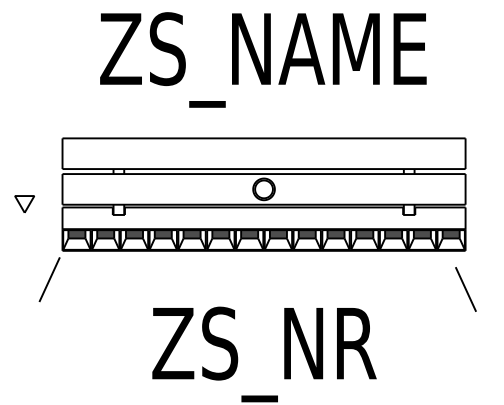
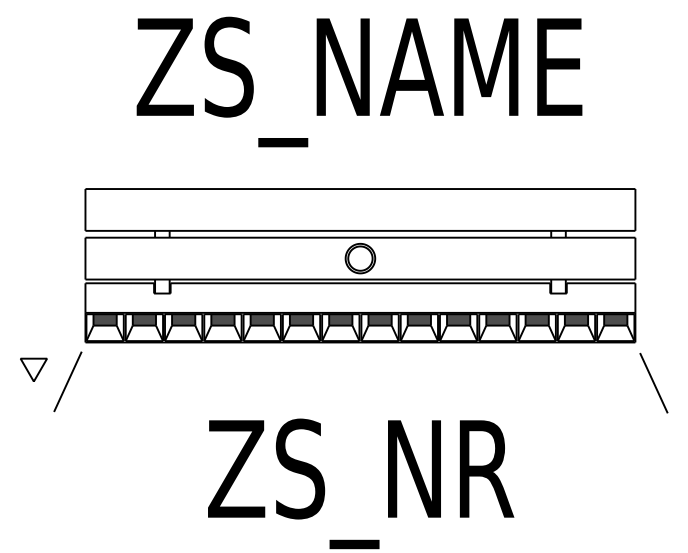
part: (24, 203) -> (33, 369), moved
line: (465, 288) -> (653, 382), moved

